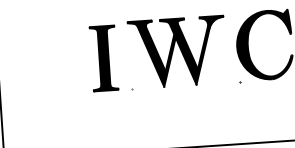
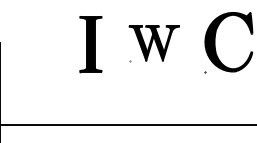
part: (178, 52) -> (154, 43), size x0.6

